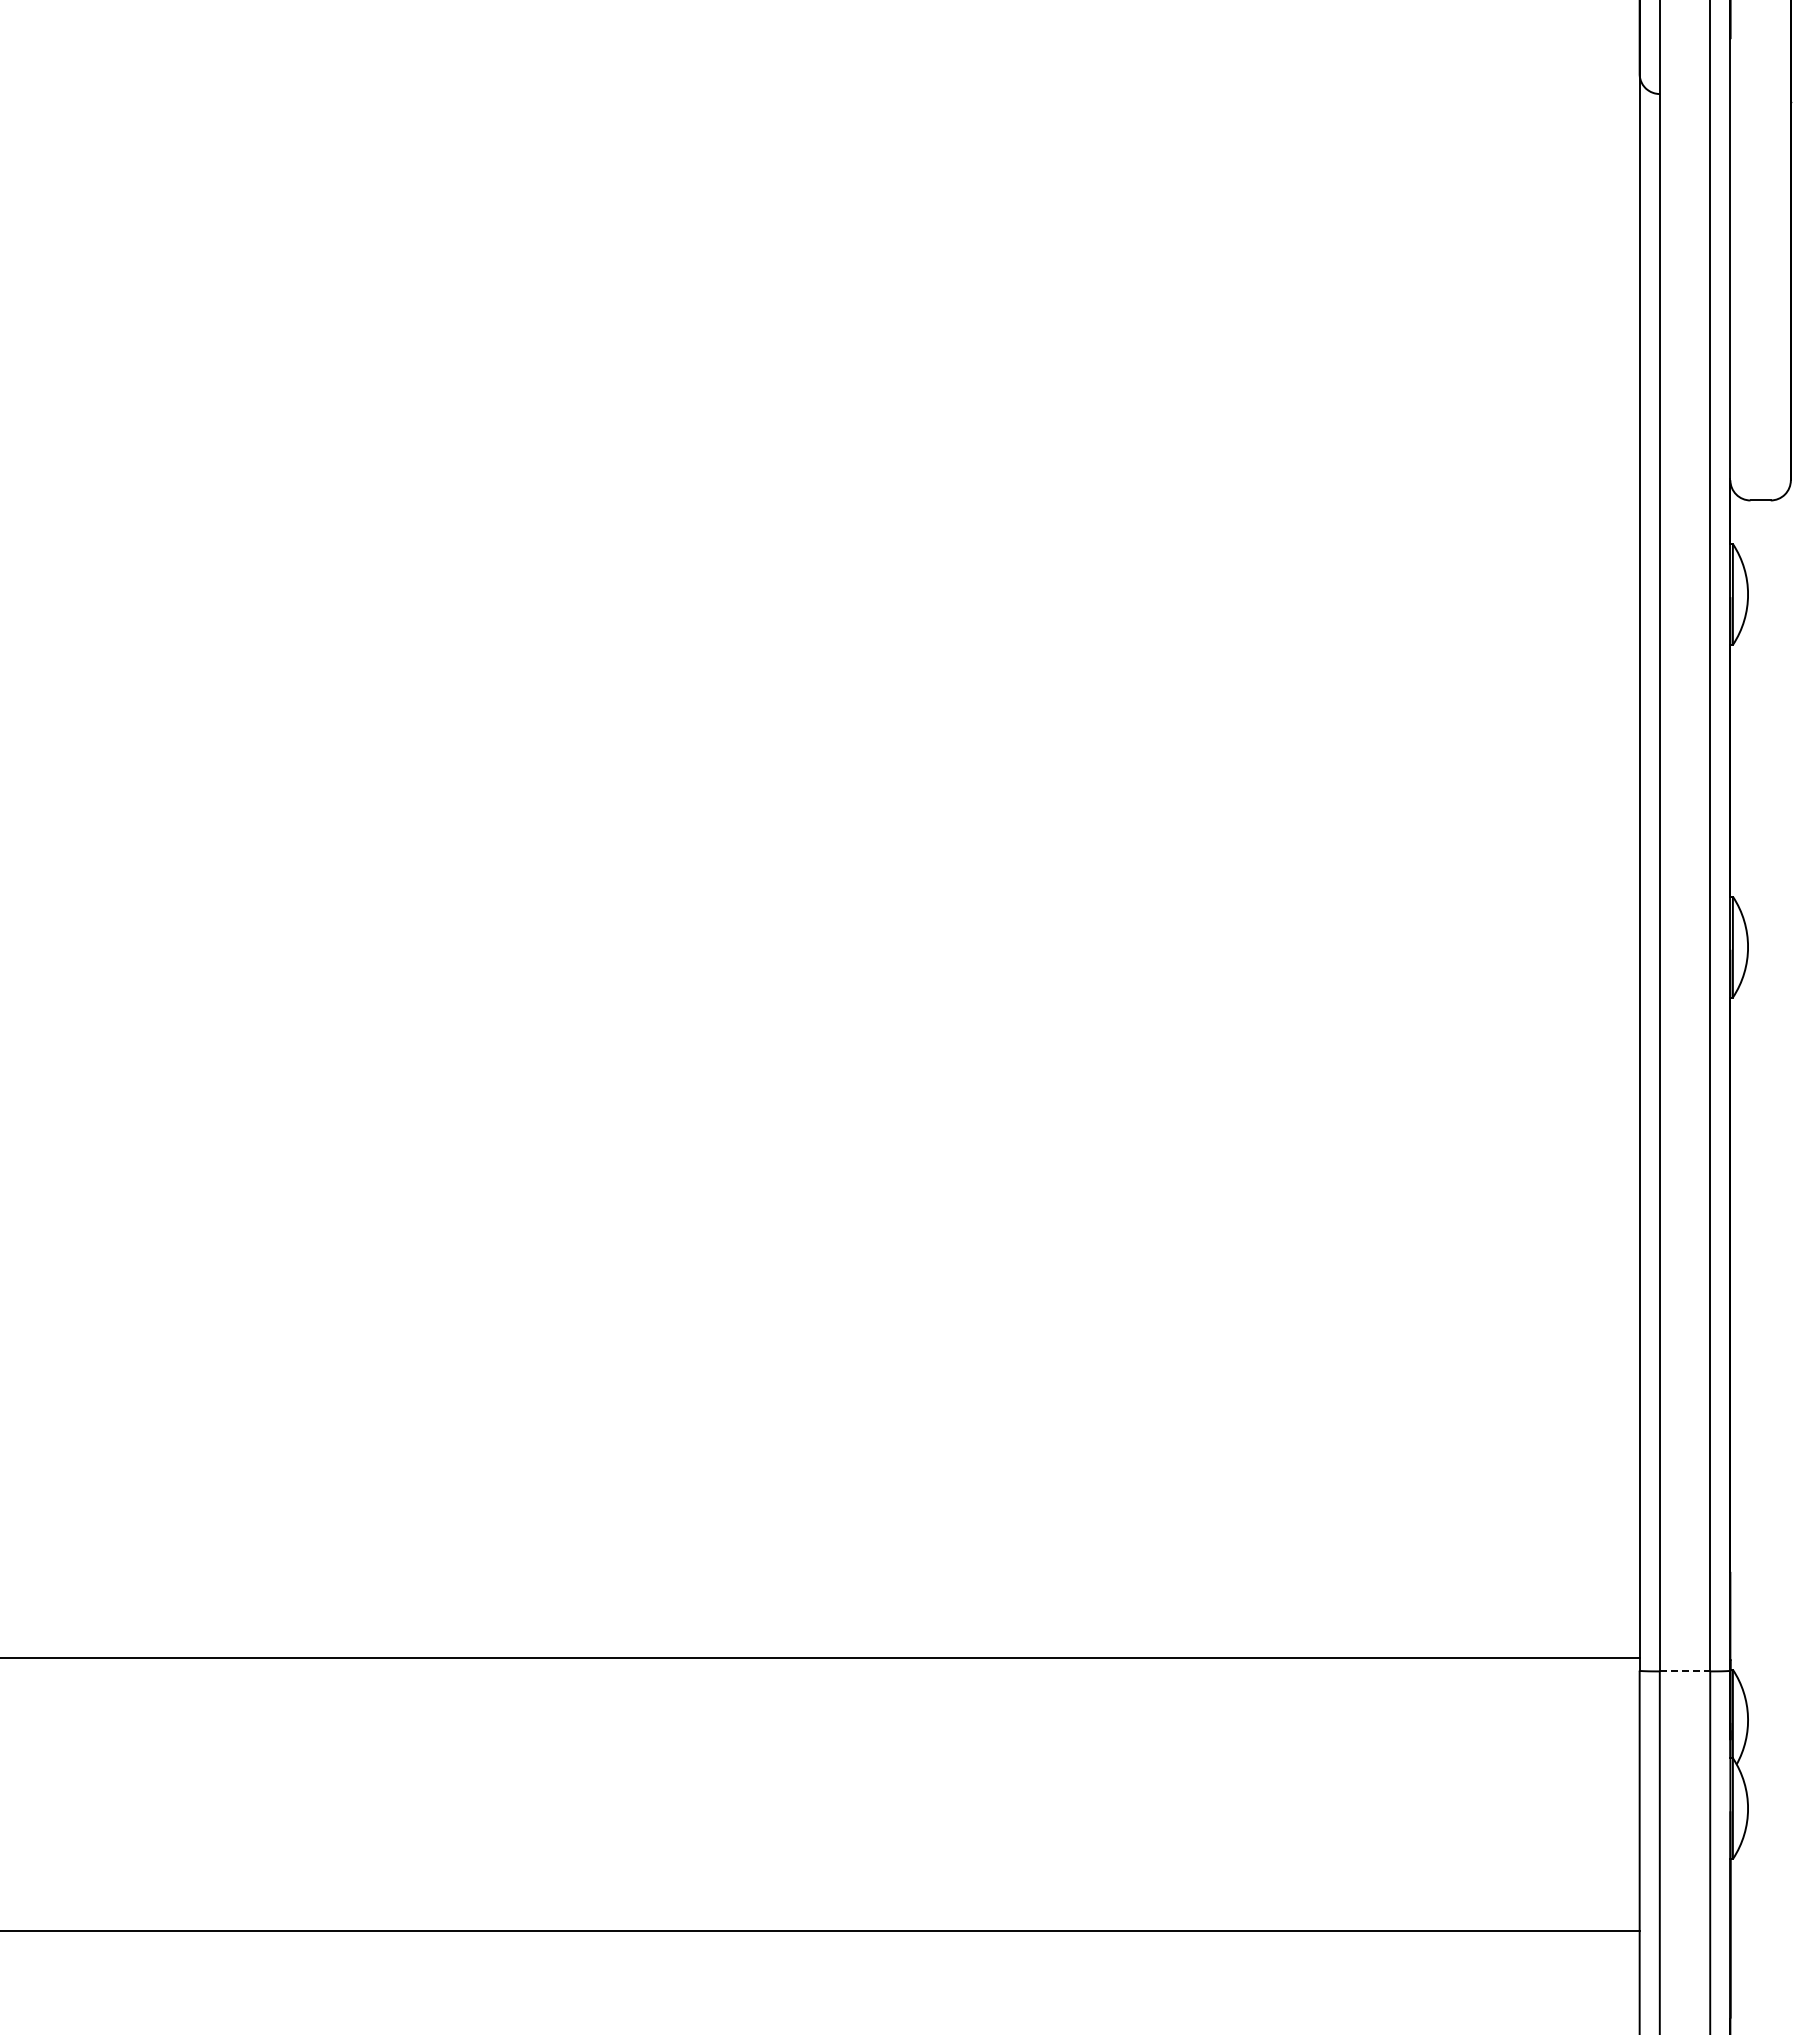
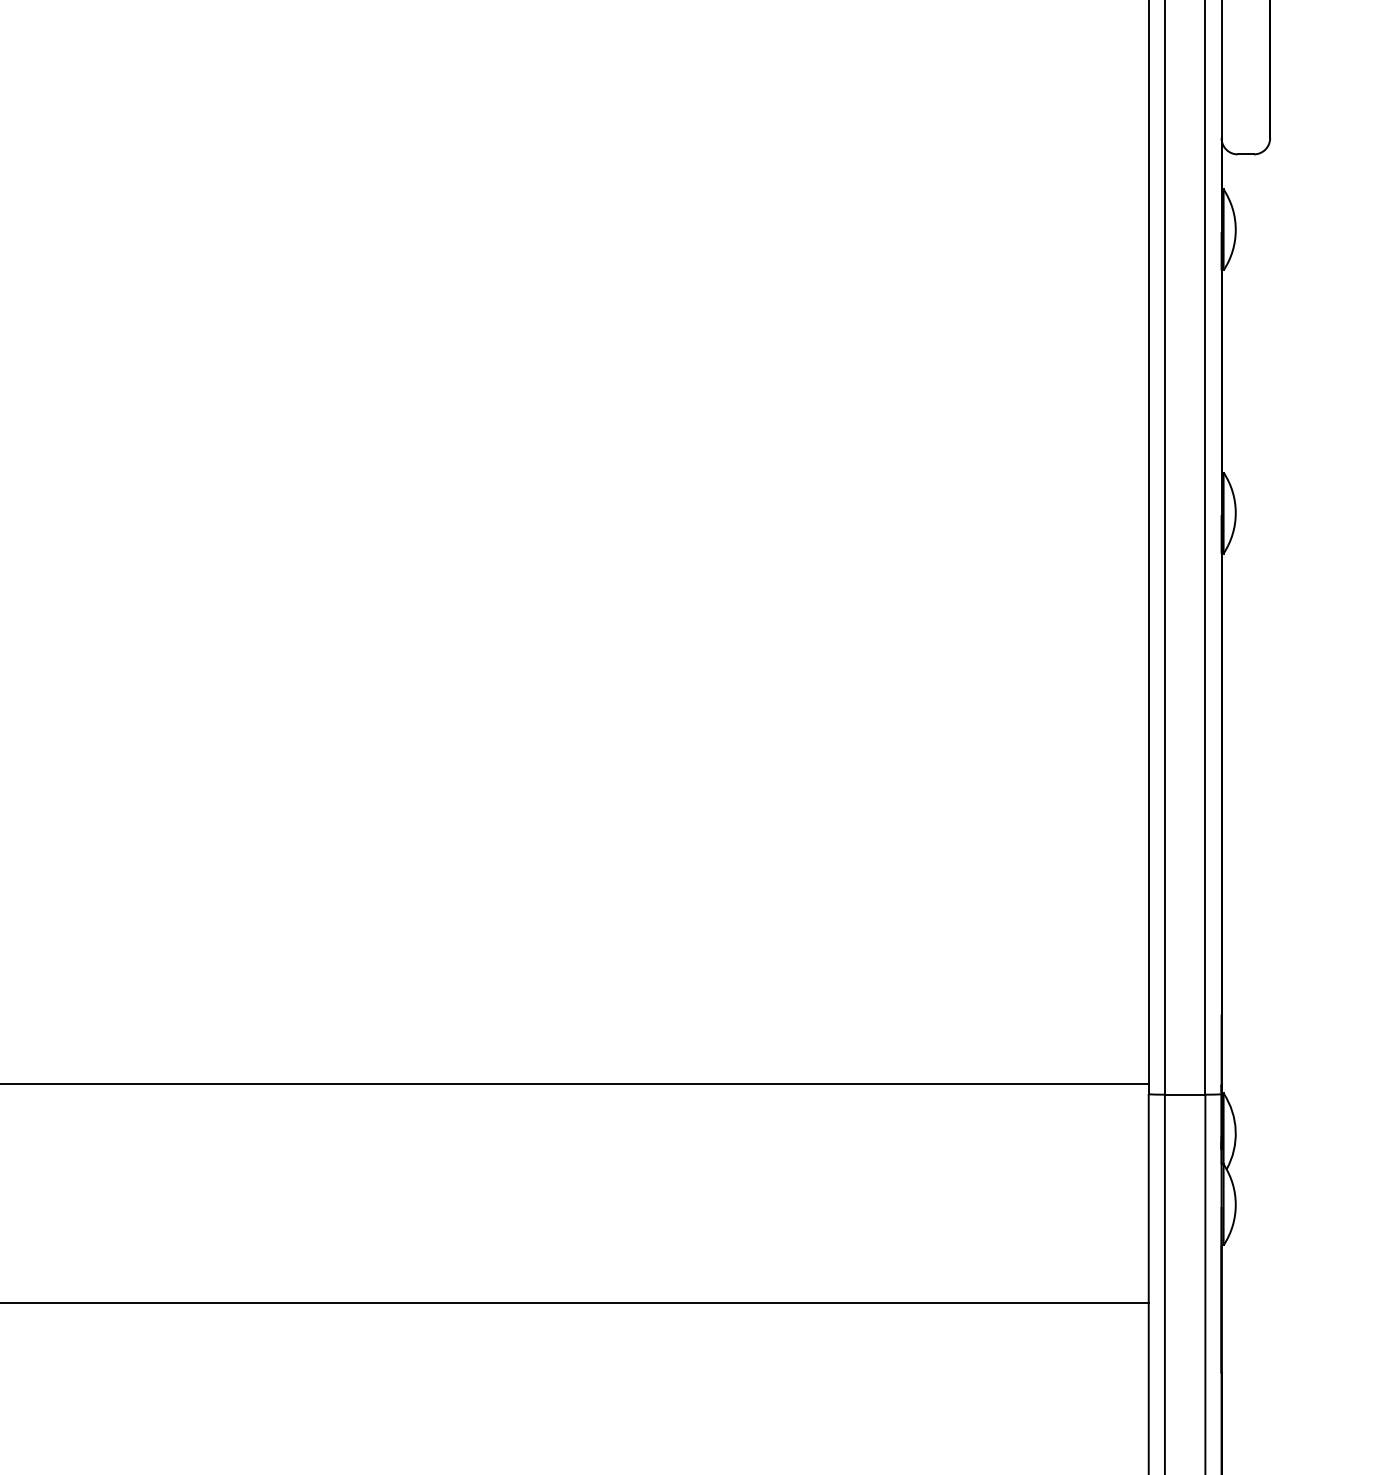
line: (1685, 1671) -> (1185, 1094), dashed -> solid

